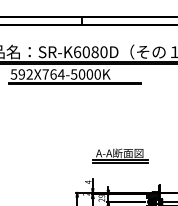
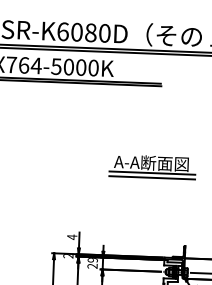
part: (120, 155) -> (152, 166), moved

